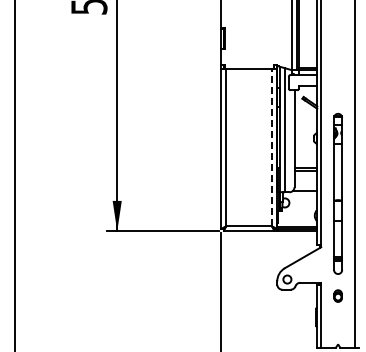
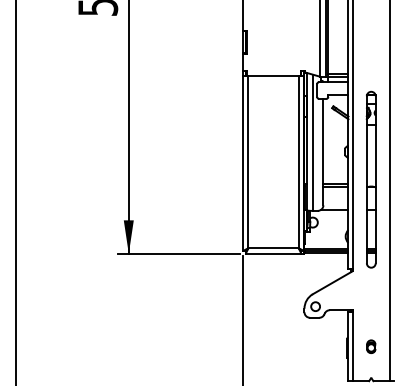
line: (272, 147) -> (299, 161), dashed -> solid
part: (337, 193) -> (370, 179), moved
part: (337, 295) -> (370, 346), moved

